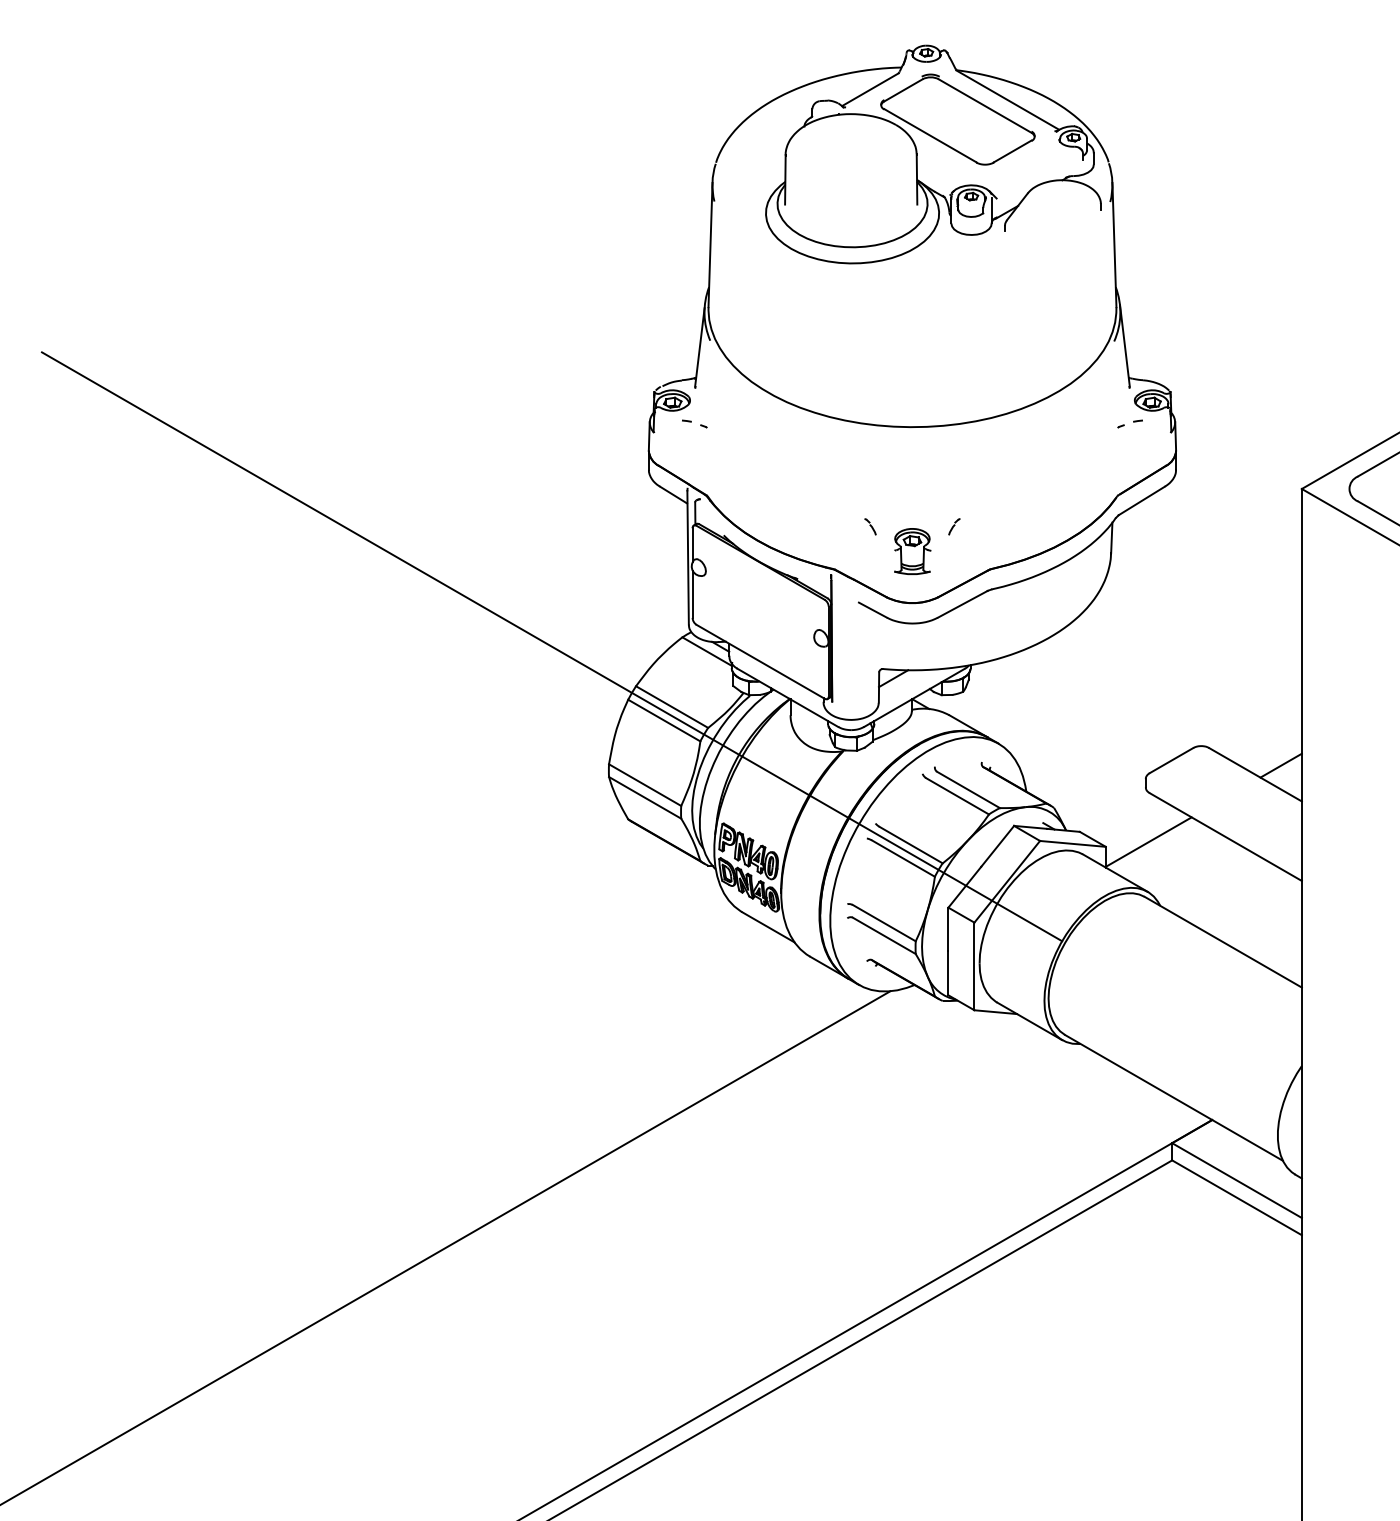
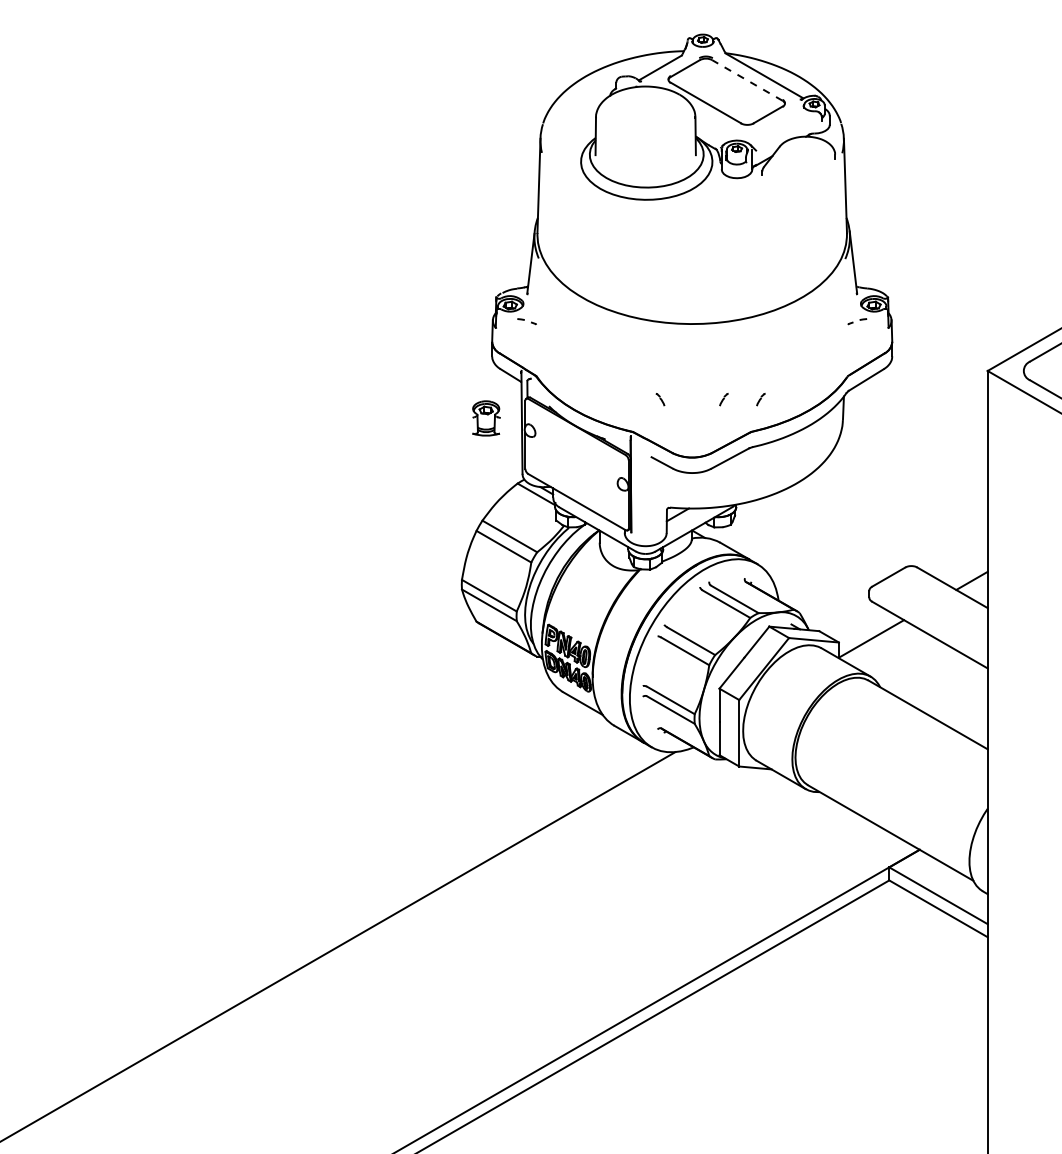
line: (985, 106) -> (747, 80), solid -> dashed
part: (1002, 526) -> (760, 399), added
part: (912, 551) -> (486, 418), moved
line: (551, 646) -> (418, 490), removed

